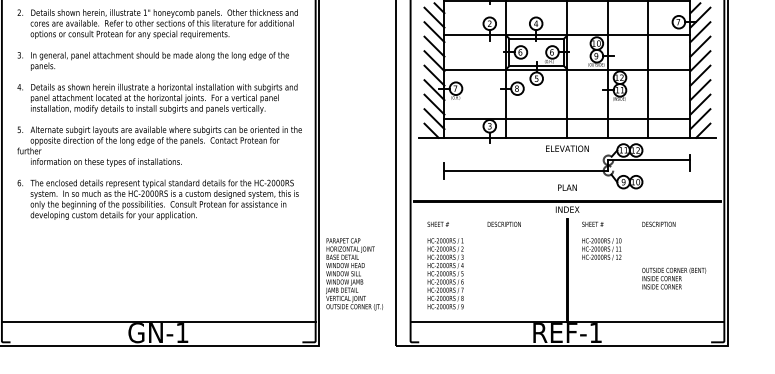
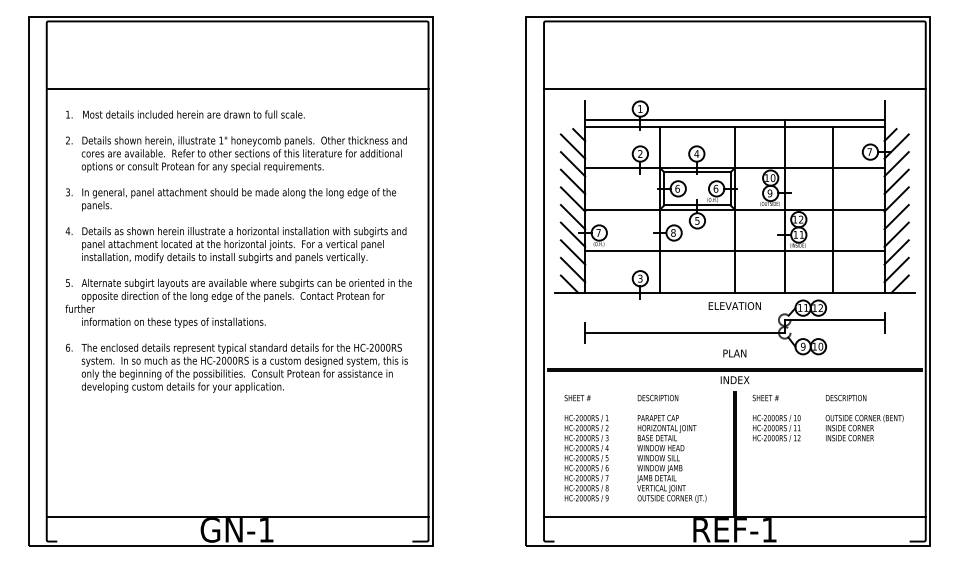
line: (567, 119) -> (734, 251), moved
text: (354, 274) -> (671, 458), moved
text: (673, 278) -> (864, 427), moved

